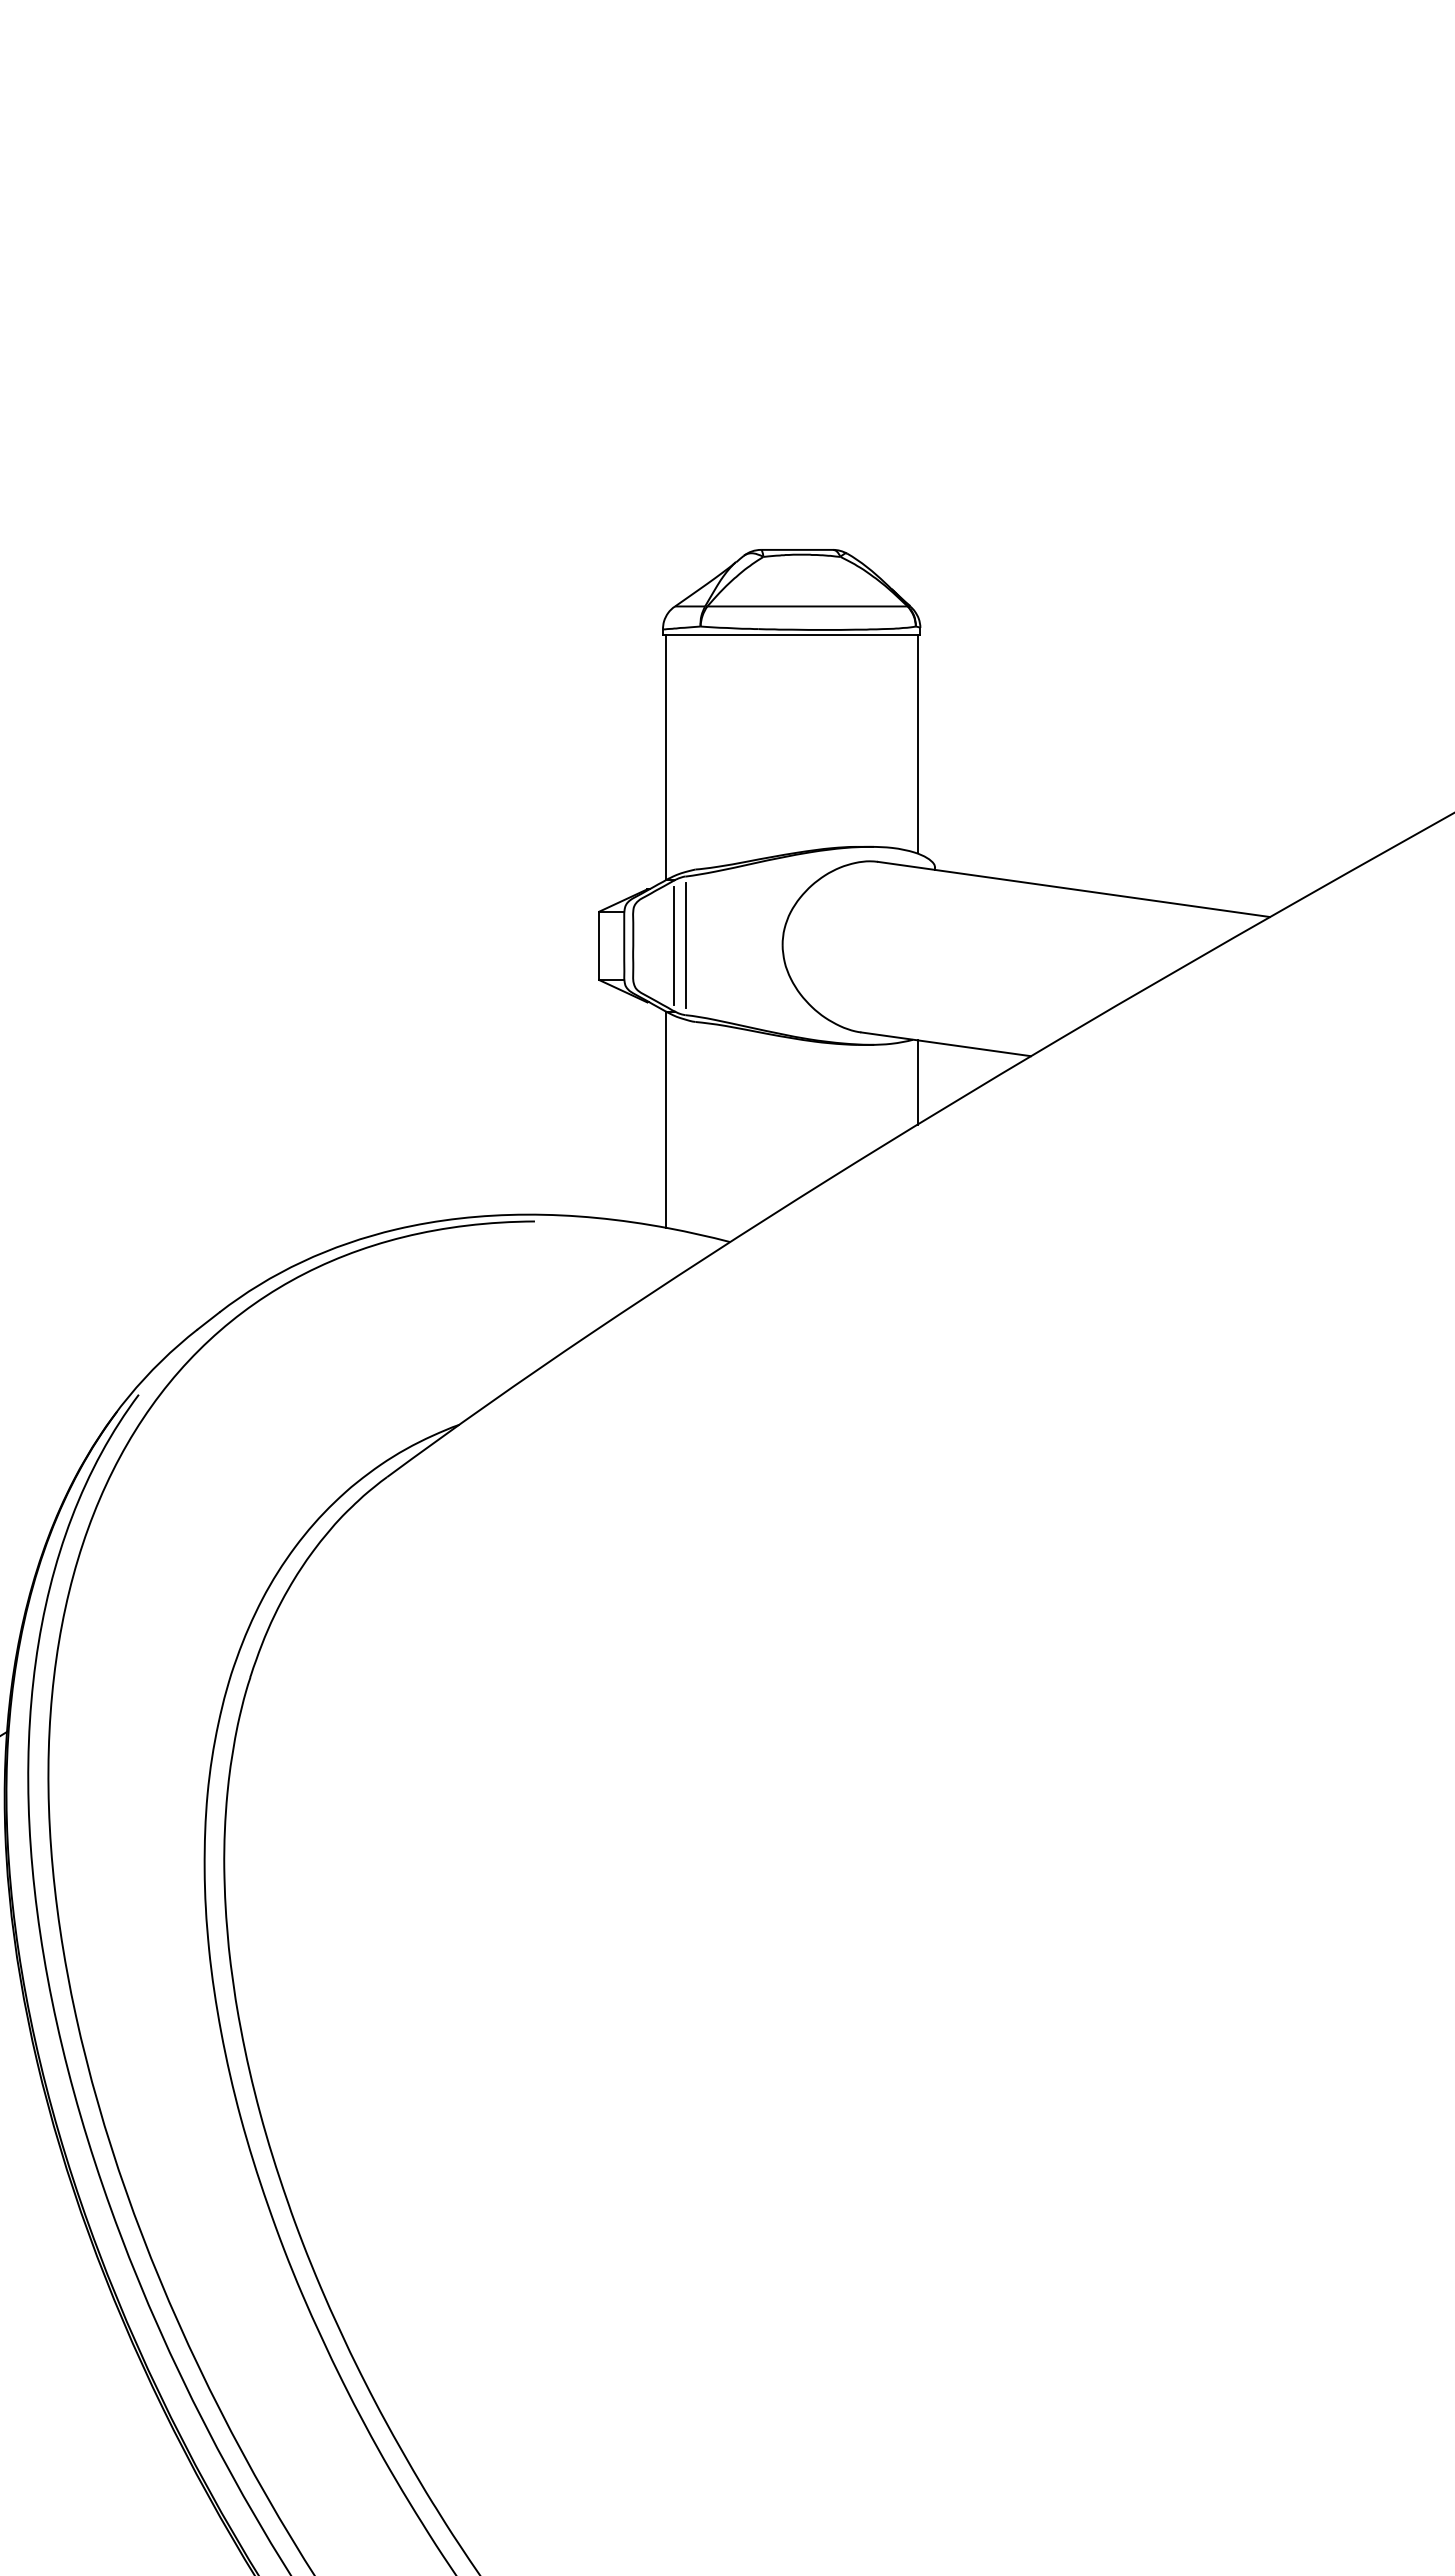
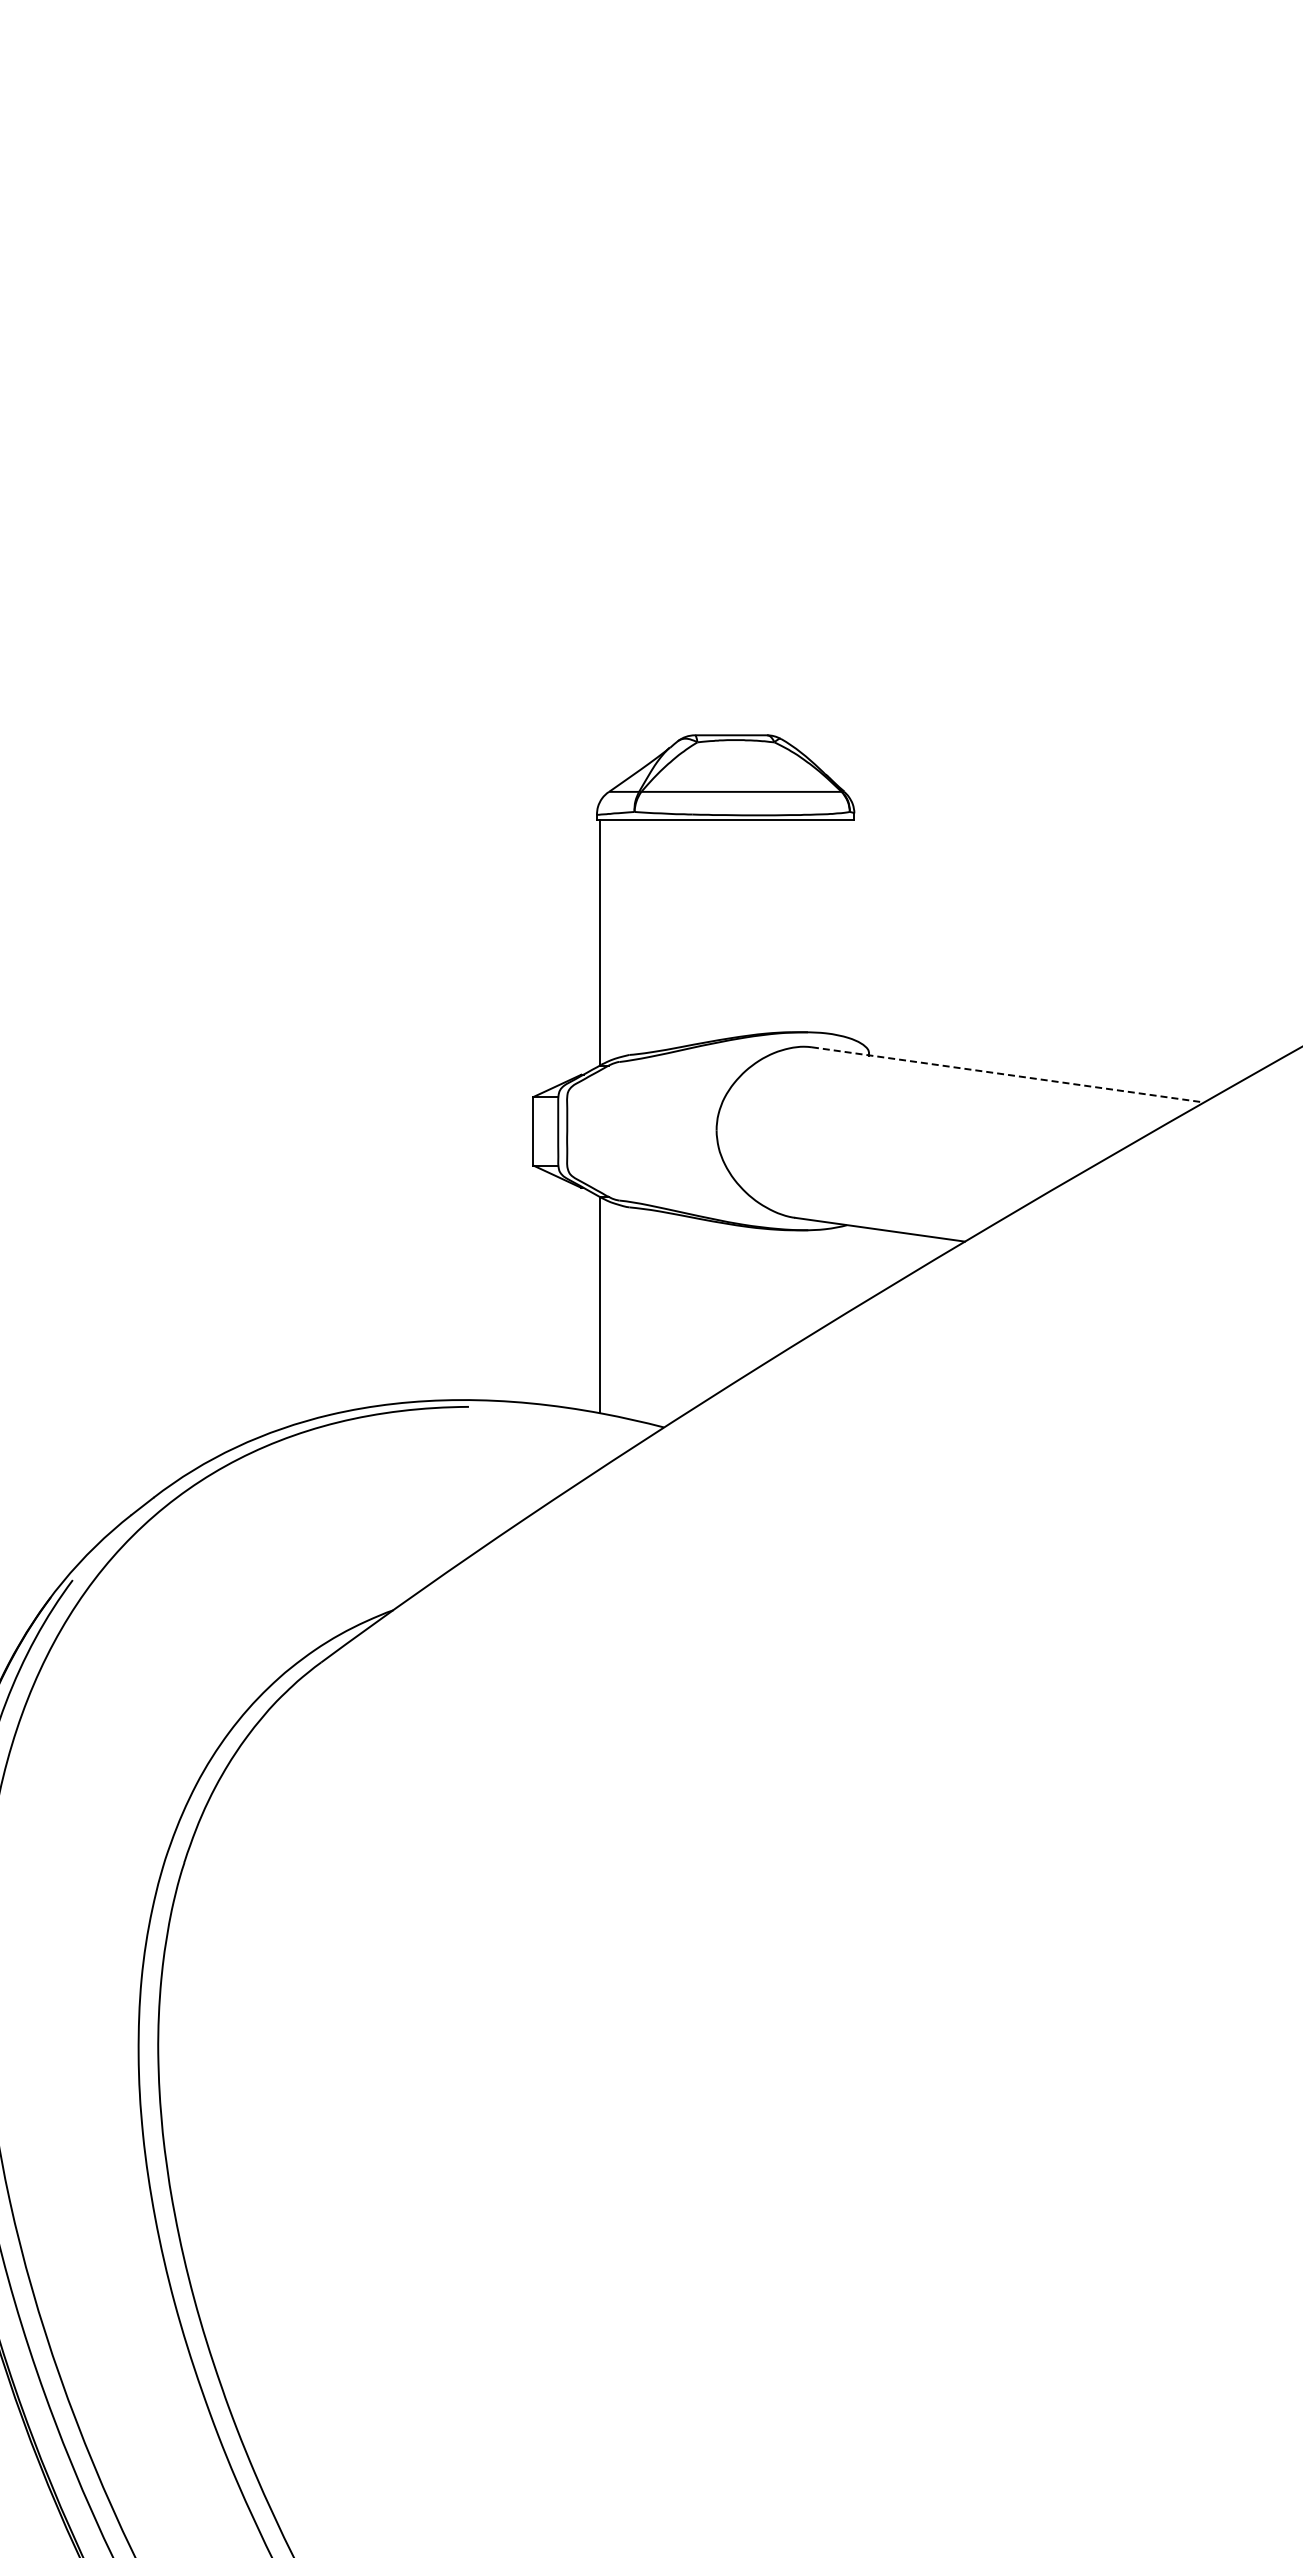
line: (917, 743) -> (851, 928), removed
line: (1073, 889) -> (1007, 1074), solid -> dashed
line: (674, 945) -> (608, 1130), removed
line: (685, 945) -> (619, 1130), removed
line: (917, 1082) -> (851, 1267), removed

